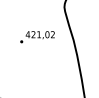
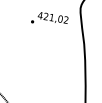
text: (37, 37) -> (49, 20), moved

